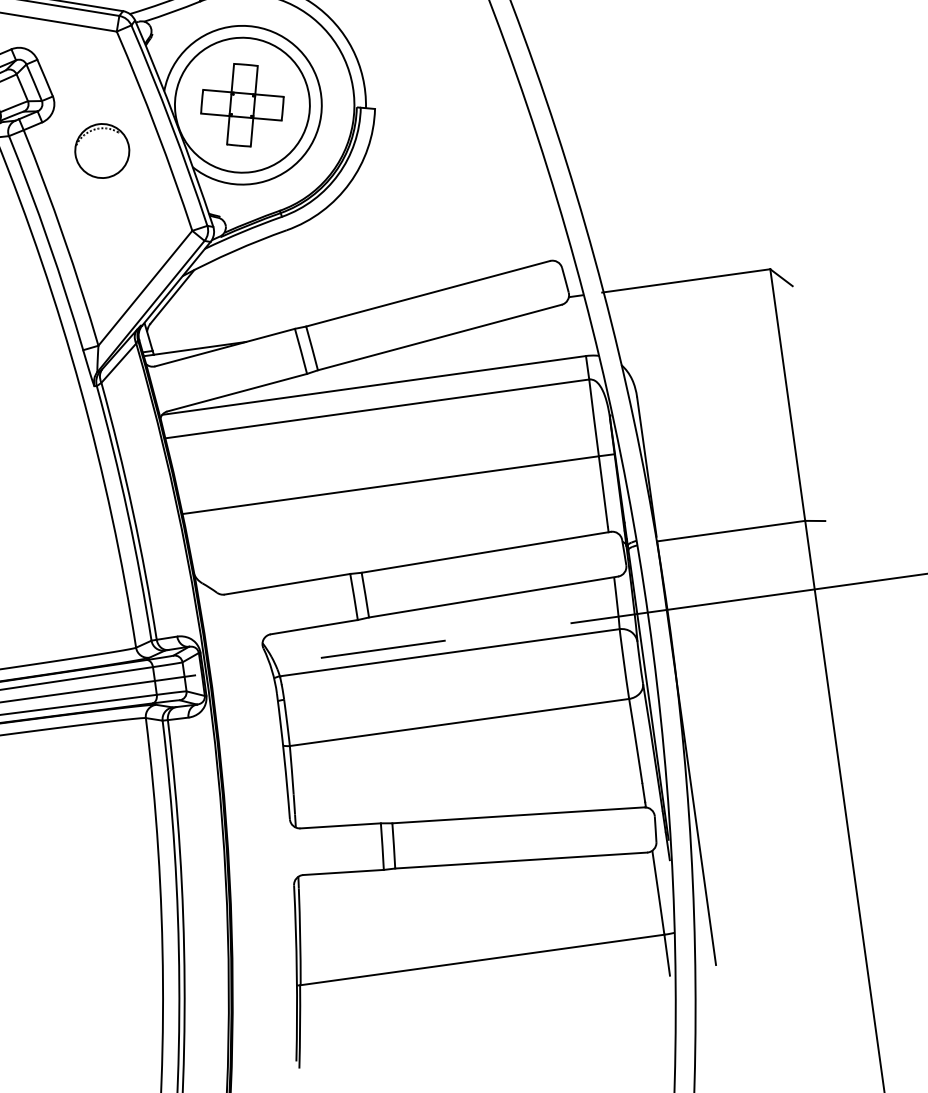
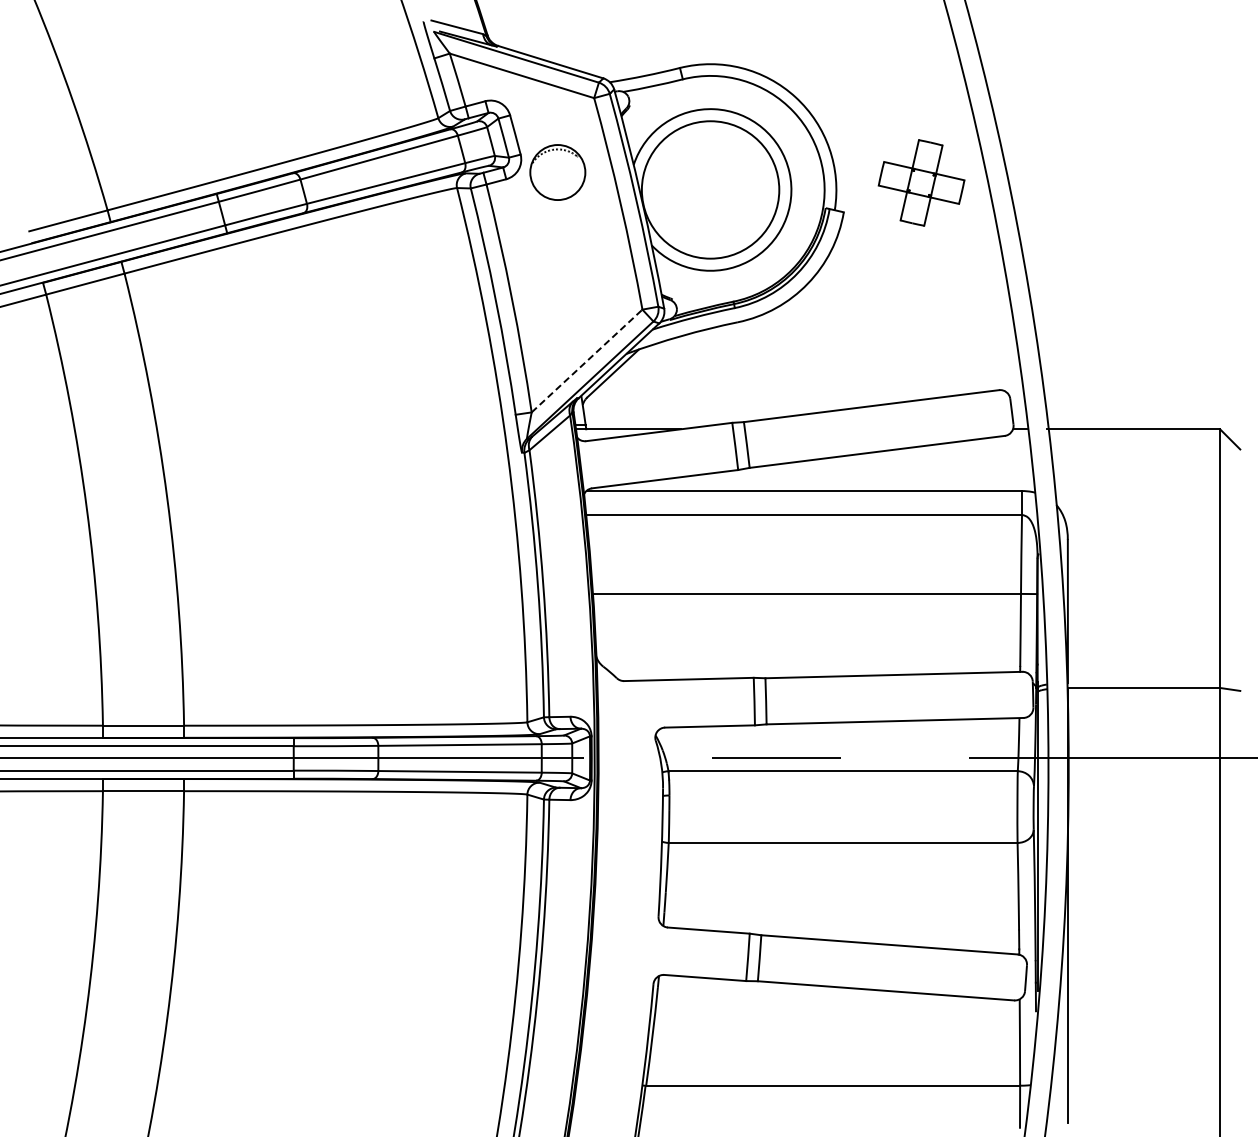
part: (242, 104) -> (921, 182), moved
part: (101, 151) -> (557, 172), moved
line: (145, 288) -> (587, 361), solid -> dashed

